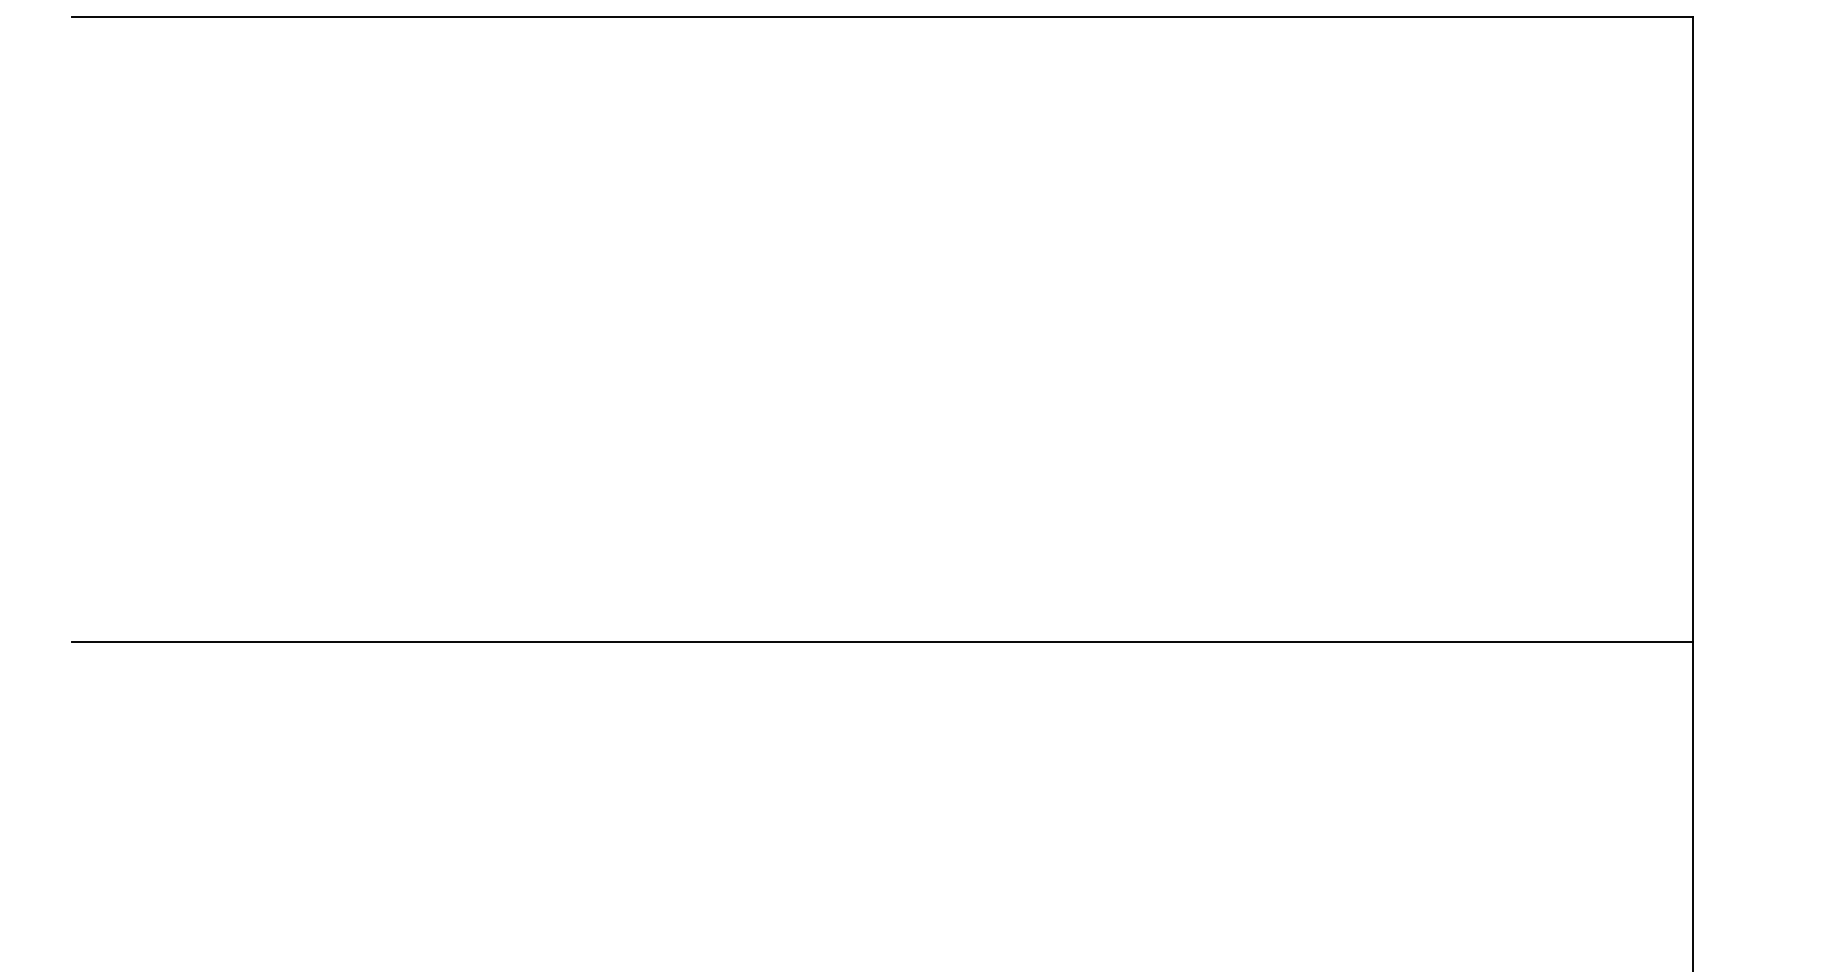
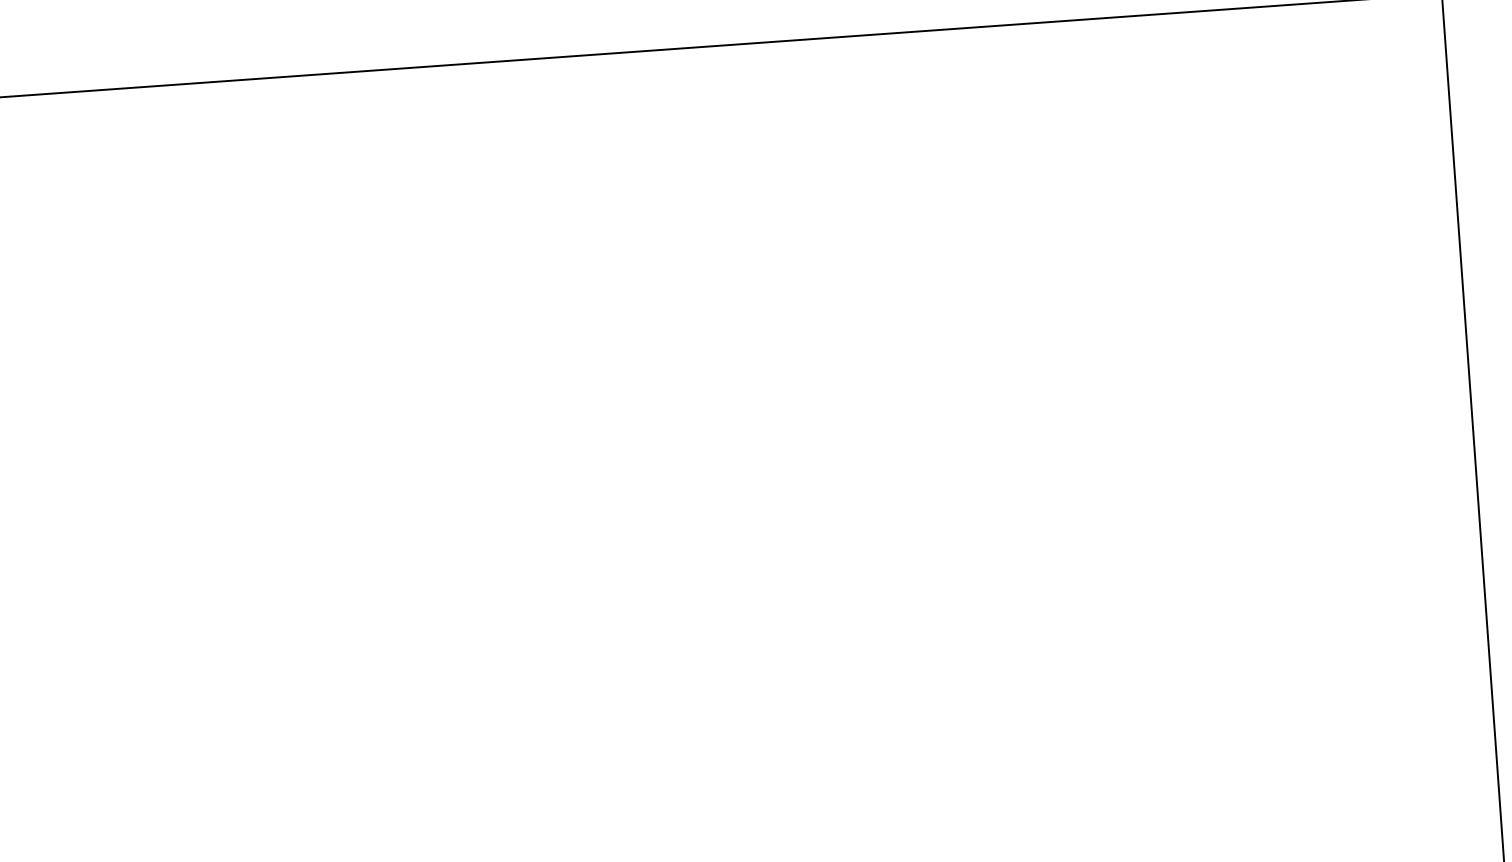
line: (882, 641) -> (745, 614), removed

